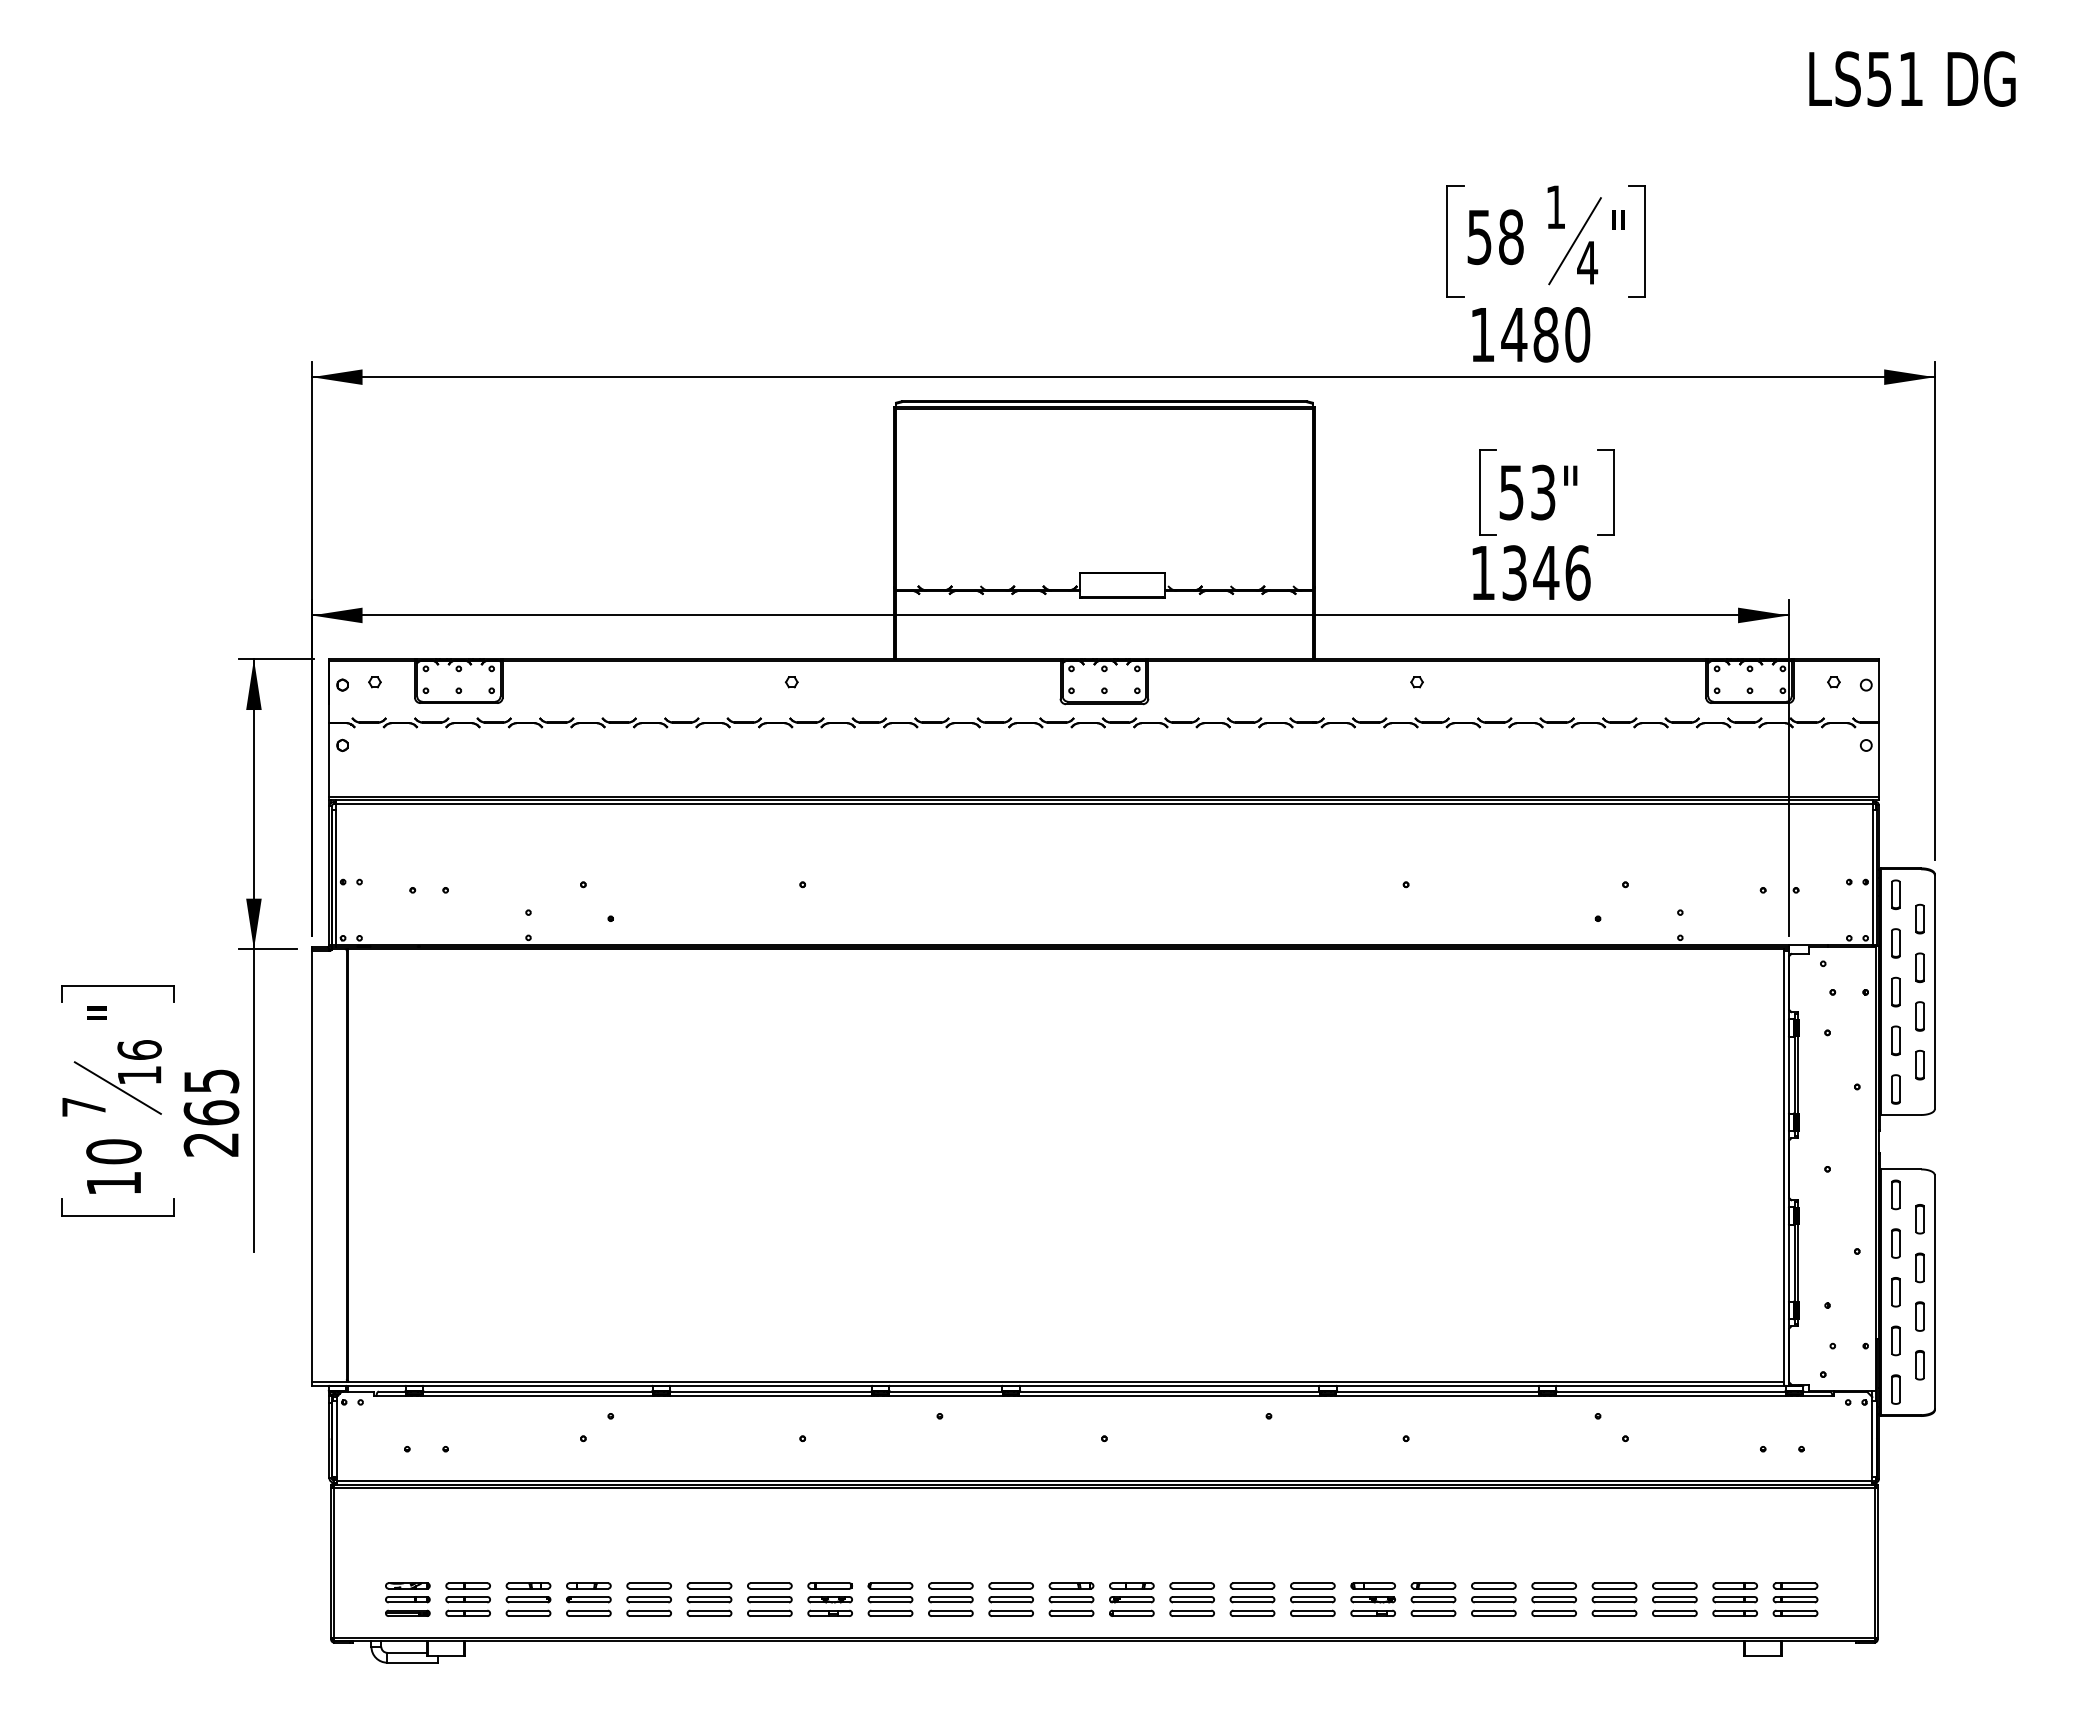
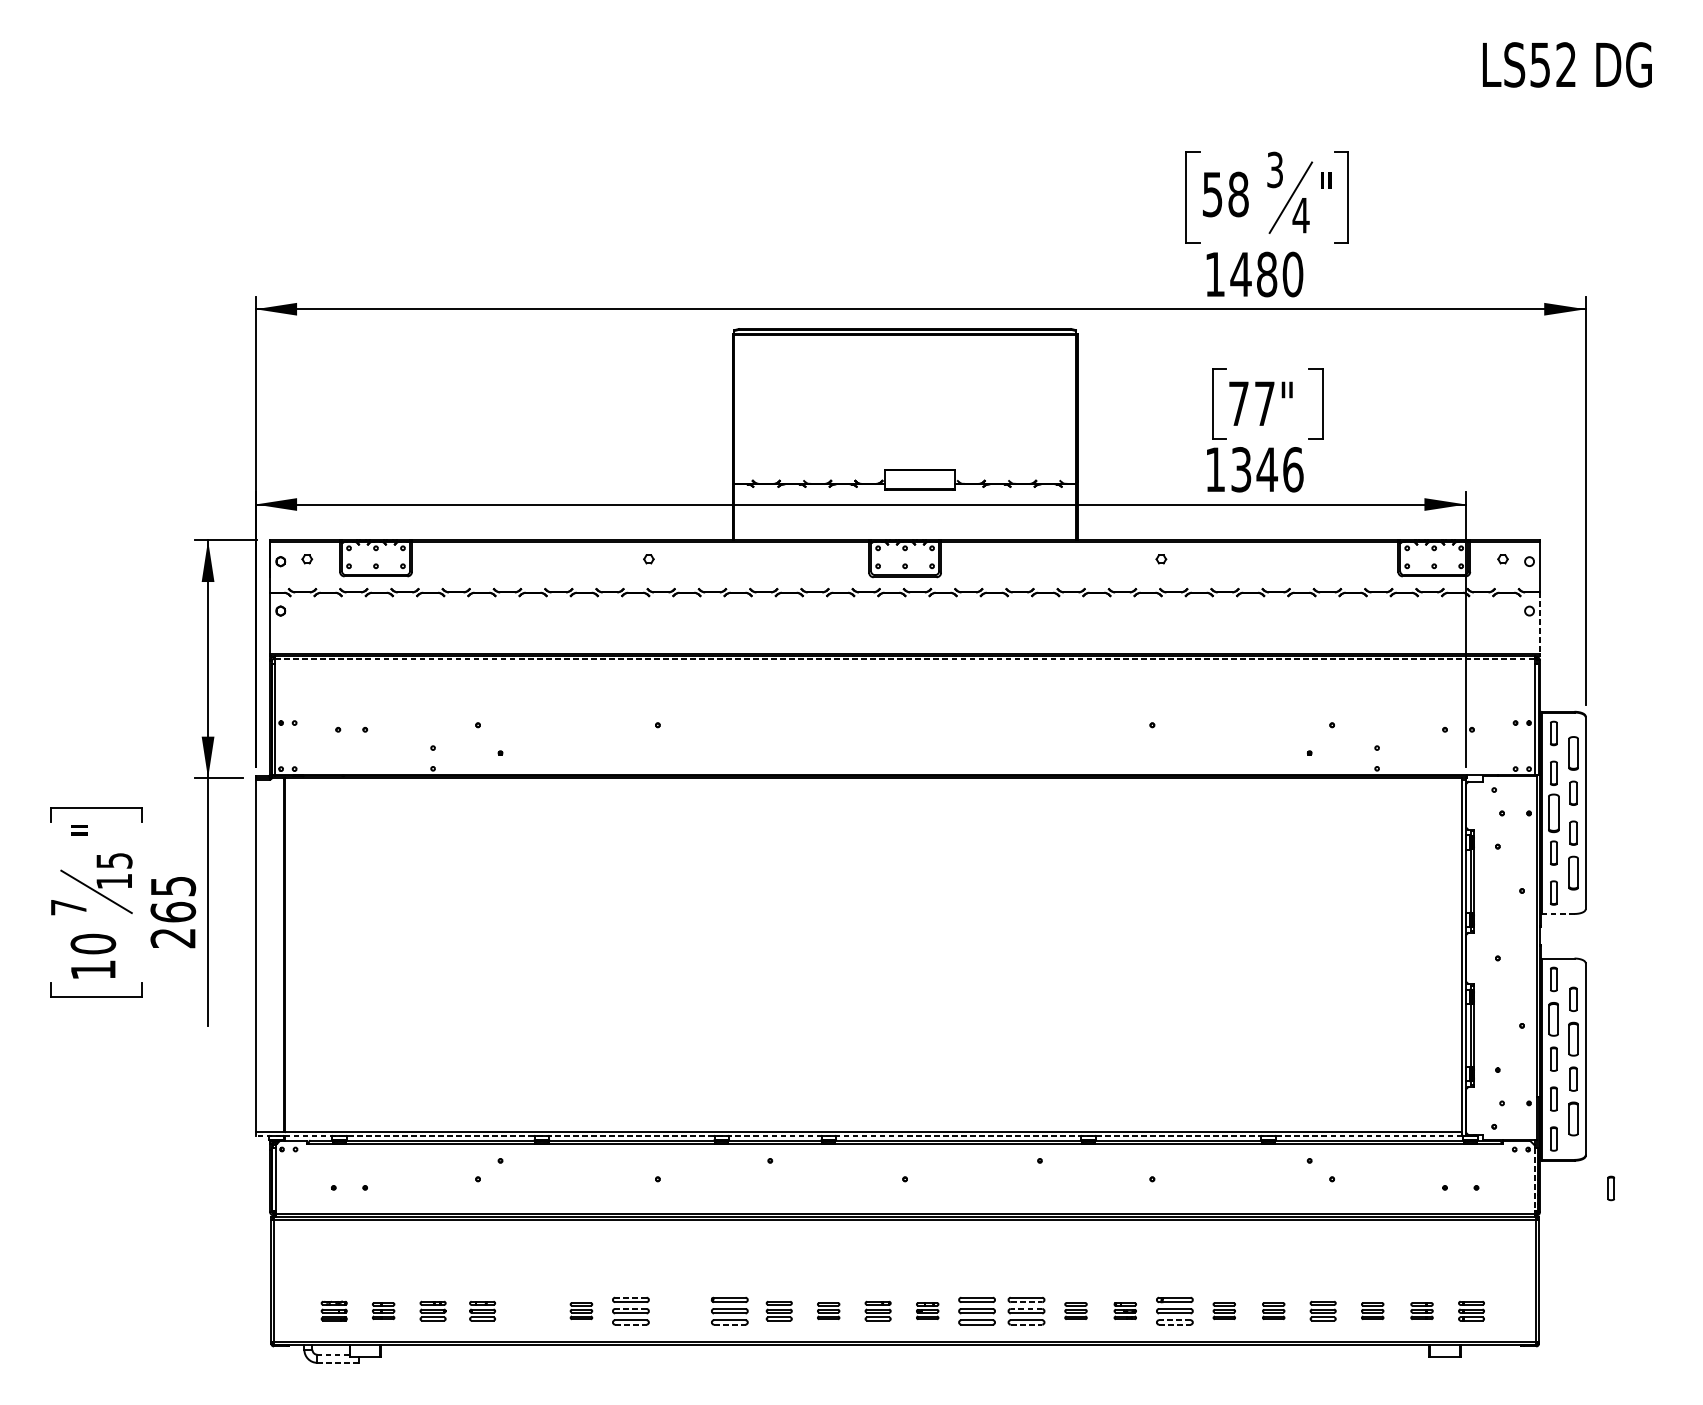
text: (1910, 78) -> (1565, 64), LS51 -> LS52
text: (1555, 207) -> (1274, 170), 1 -> 3
text: (1527, 492) -> (1251, 403), 53" -> 77"
line: (1879, 760) -> (1540, 623), solid -> dashed
line: (1104, 804) -> (905, 659), solid -> dashed
part: (1919, 918) -> (1573, 752), size x1.4
part: (1895, 991) -> (1553, 812), size x1.6
text: (139, 1049) -> (114, 860), 16 -> 15
part: (1919, 1064) -> (1573, 872), size x1.4
line: (1900, 1115) -> (1557, 914), solid -> dashed
part: (1895, 1243) -> (1553, 1019), size x1.4
part: (1919, 1267) -> (1573, 1038), size x1.4
part: (1919, 1365) -> (1573, 1119), size x1.4
line: (1047, 1386) -> (858, 1136), solid -> dashed
line: (1872, 1439) -> (1534, 1179), solid -> dashed
part: (1965, 1449) -> (1610, 1188), added
line: (769, 1583) -> (630, 1297), solid -> dashed
line: (1253, 1588) -> (1027, 1302), solid -> dashed
line: (769, 1596) -> (630, 1308), solid -> dashed
line: (1252, 1596) -> (1026, 1308), solid -> dashed
part: (407, 1599) -> (333, 1311), size x0.7
part: (467, 1599) -> (383, 1311), size x0.6
part: (528, 1599) -> (433, 1311), size x0.7
part: (588, 1599) -> (482, 1311), size x0.7
part: (648, 1599) -> (531, 1311), removed
part: (709, 1599) -> (581, 1311), size x0.6
part: (829, 1599) -> (679, 1311), removed
part: (950, 1599) -> (778, 1311), size x0.7
part: (1010, 1599) -> (828, 1311), size x0.6
part: (1071, 1599) -> (878, 1311), size x0.7
part: (1131, 1599) -> (927, 1311), size x0.6
part: (1312, 1599) -> (1075, 1311), size x0.6
part: (1372, 1599) -> (1124, 1311), size x0.6
part: (1493, 1599) -> (1224, 1311), size x0.6
part: (1553, 1599) -> (1273, 1311), size x0.6
part: (1614, 1599) -> (1323, 1311), size x0.7
part: (1674, 1599) -> (1372, 1311), size x0.6
part: (1734, 1599) -> (1421, 1311), size x0.6
part: (1795, 1599) -> (1471, 1311), size x0.7
line: (1433, 1610) -> (1174, 1320), solid -> dashed
line: (770, 1616) -> (631, 1324), solid -> dashed
line: (891, 1616) -> (730, 1324), solid -> dashed
line: (1253, 1616) -> (1027, 1324), solid -> dashed
line: (1434, 1616) -> (1175, 1324), solid -> dashed
line: (406, 1652) -> (333, 1354), solid -> dashed
line: (413, 1662) -> (338, 1362), solid -> dashed

